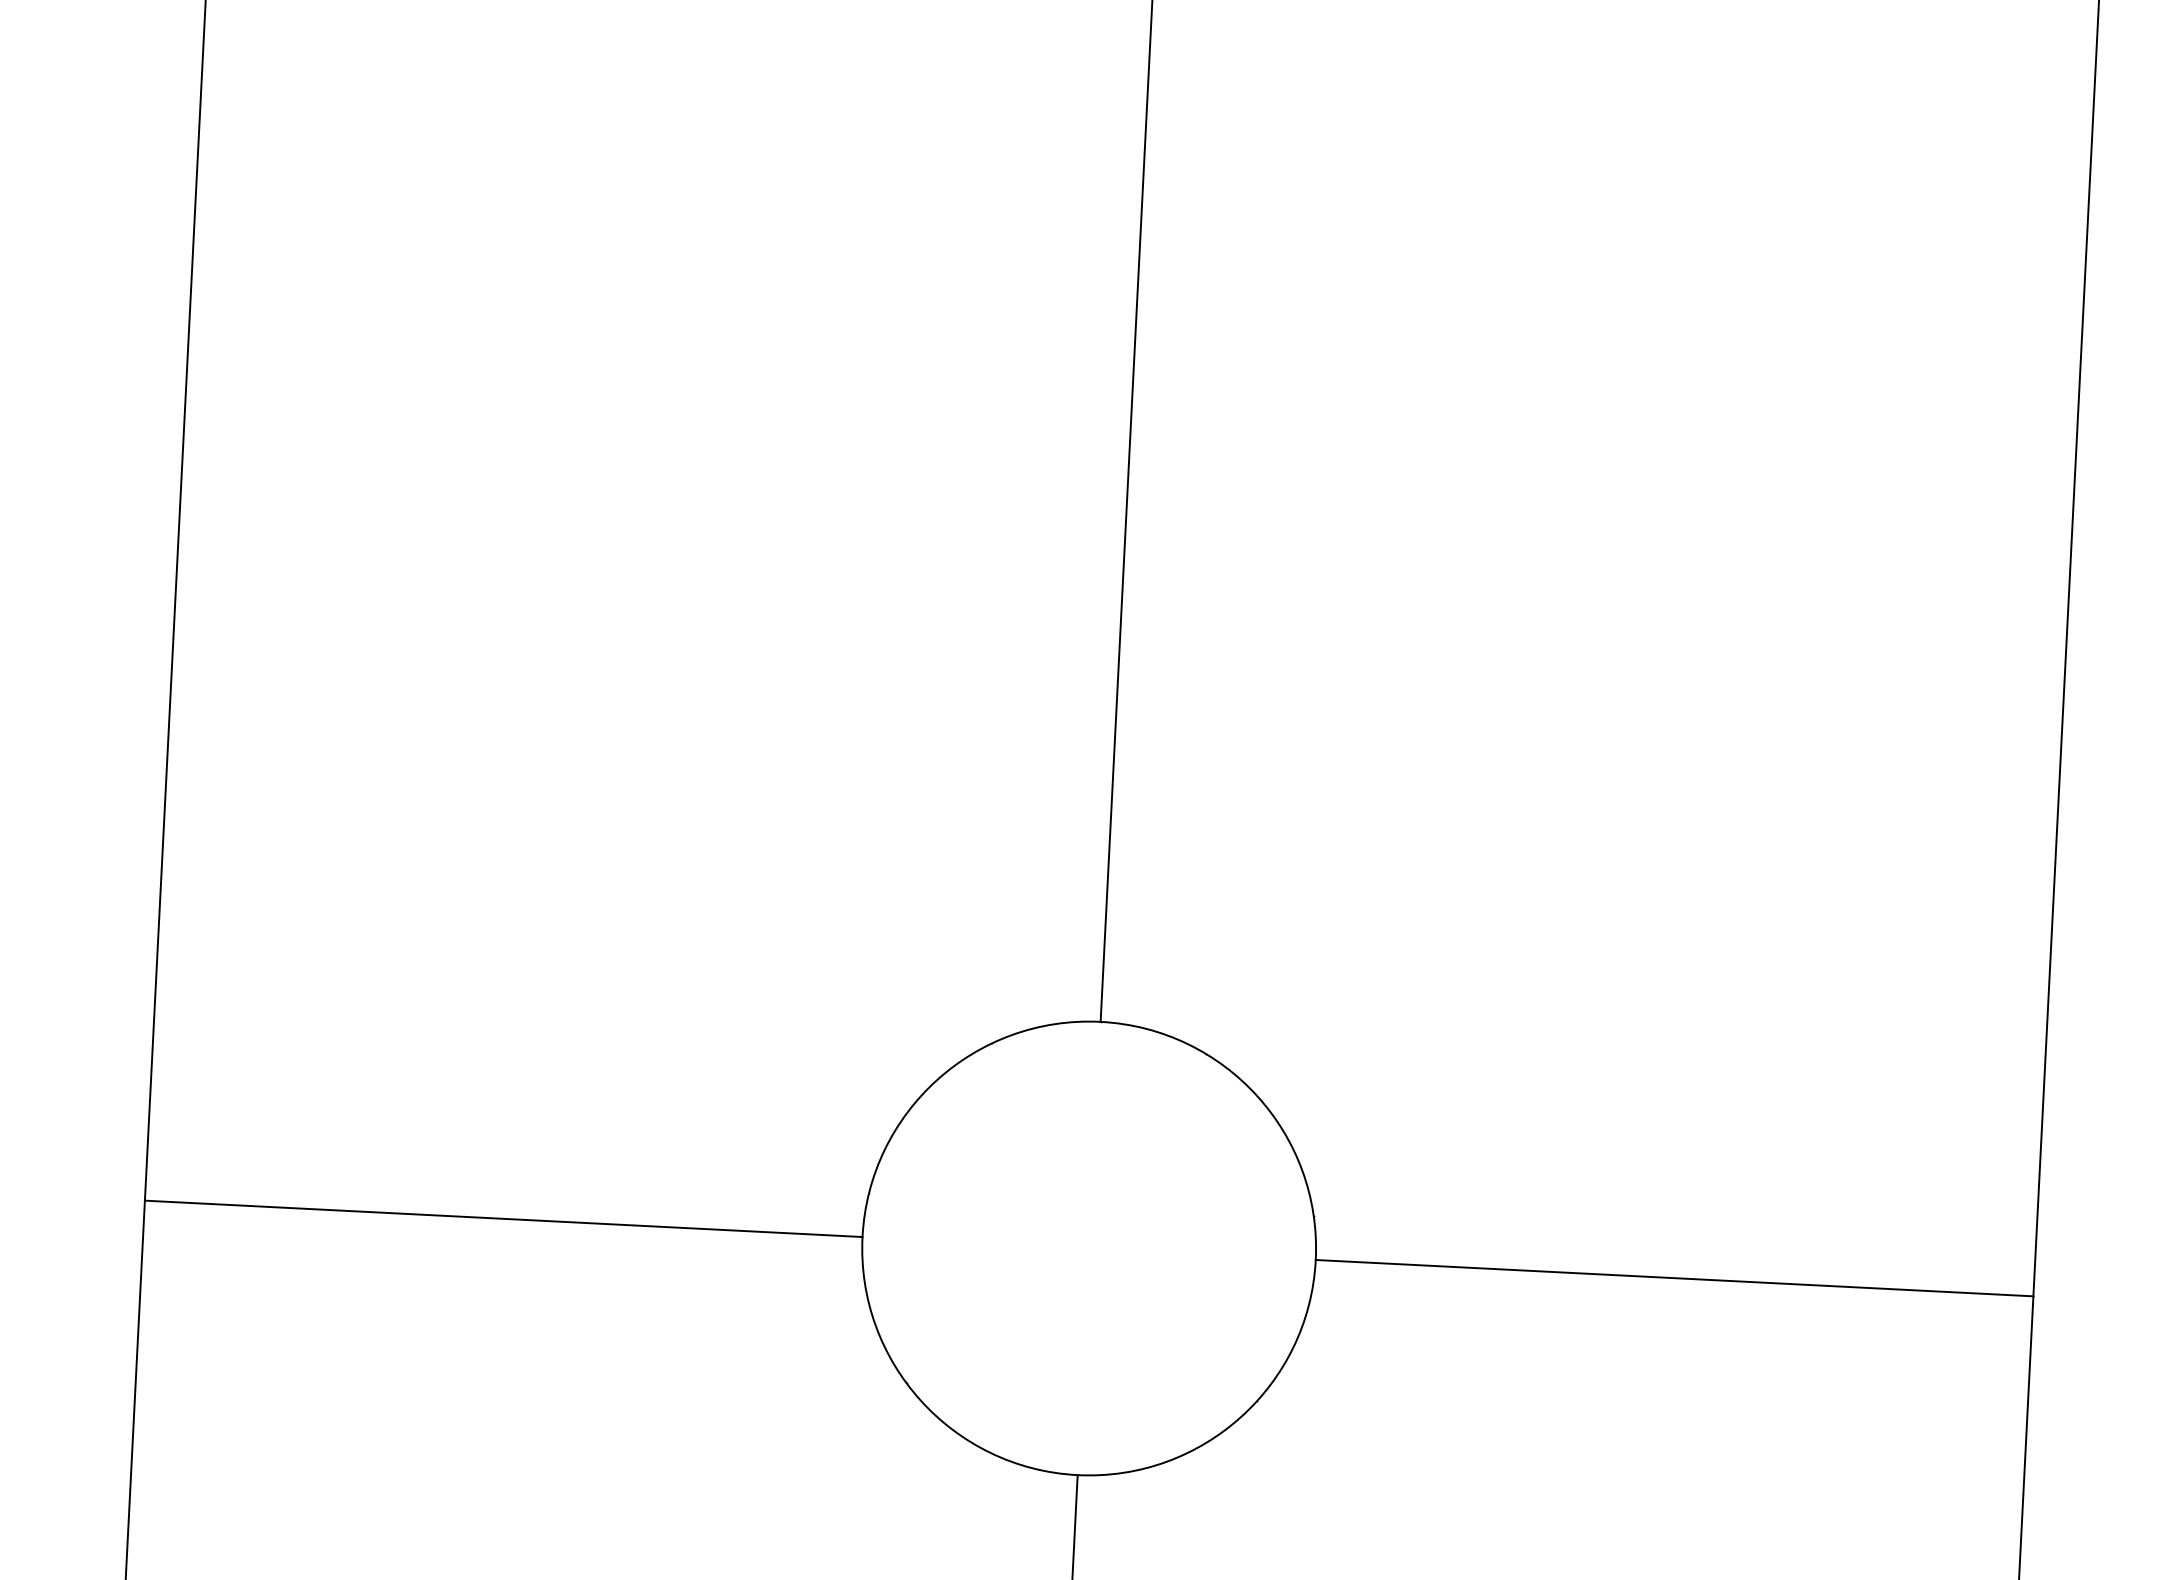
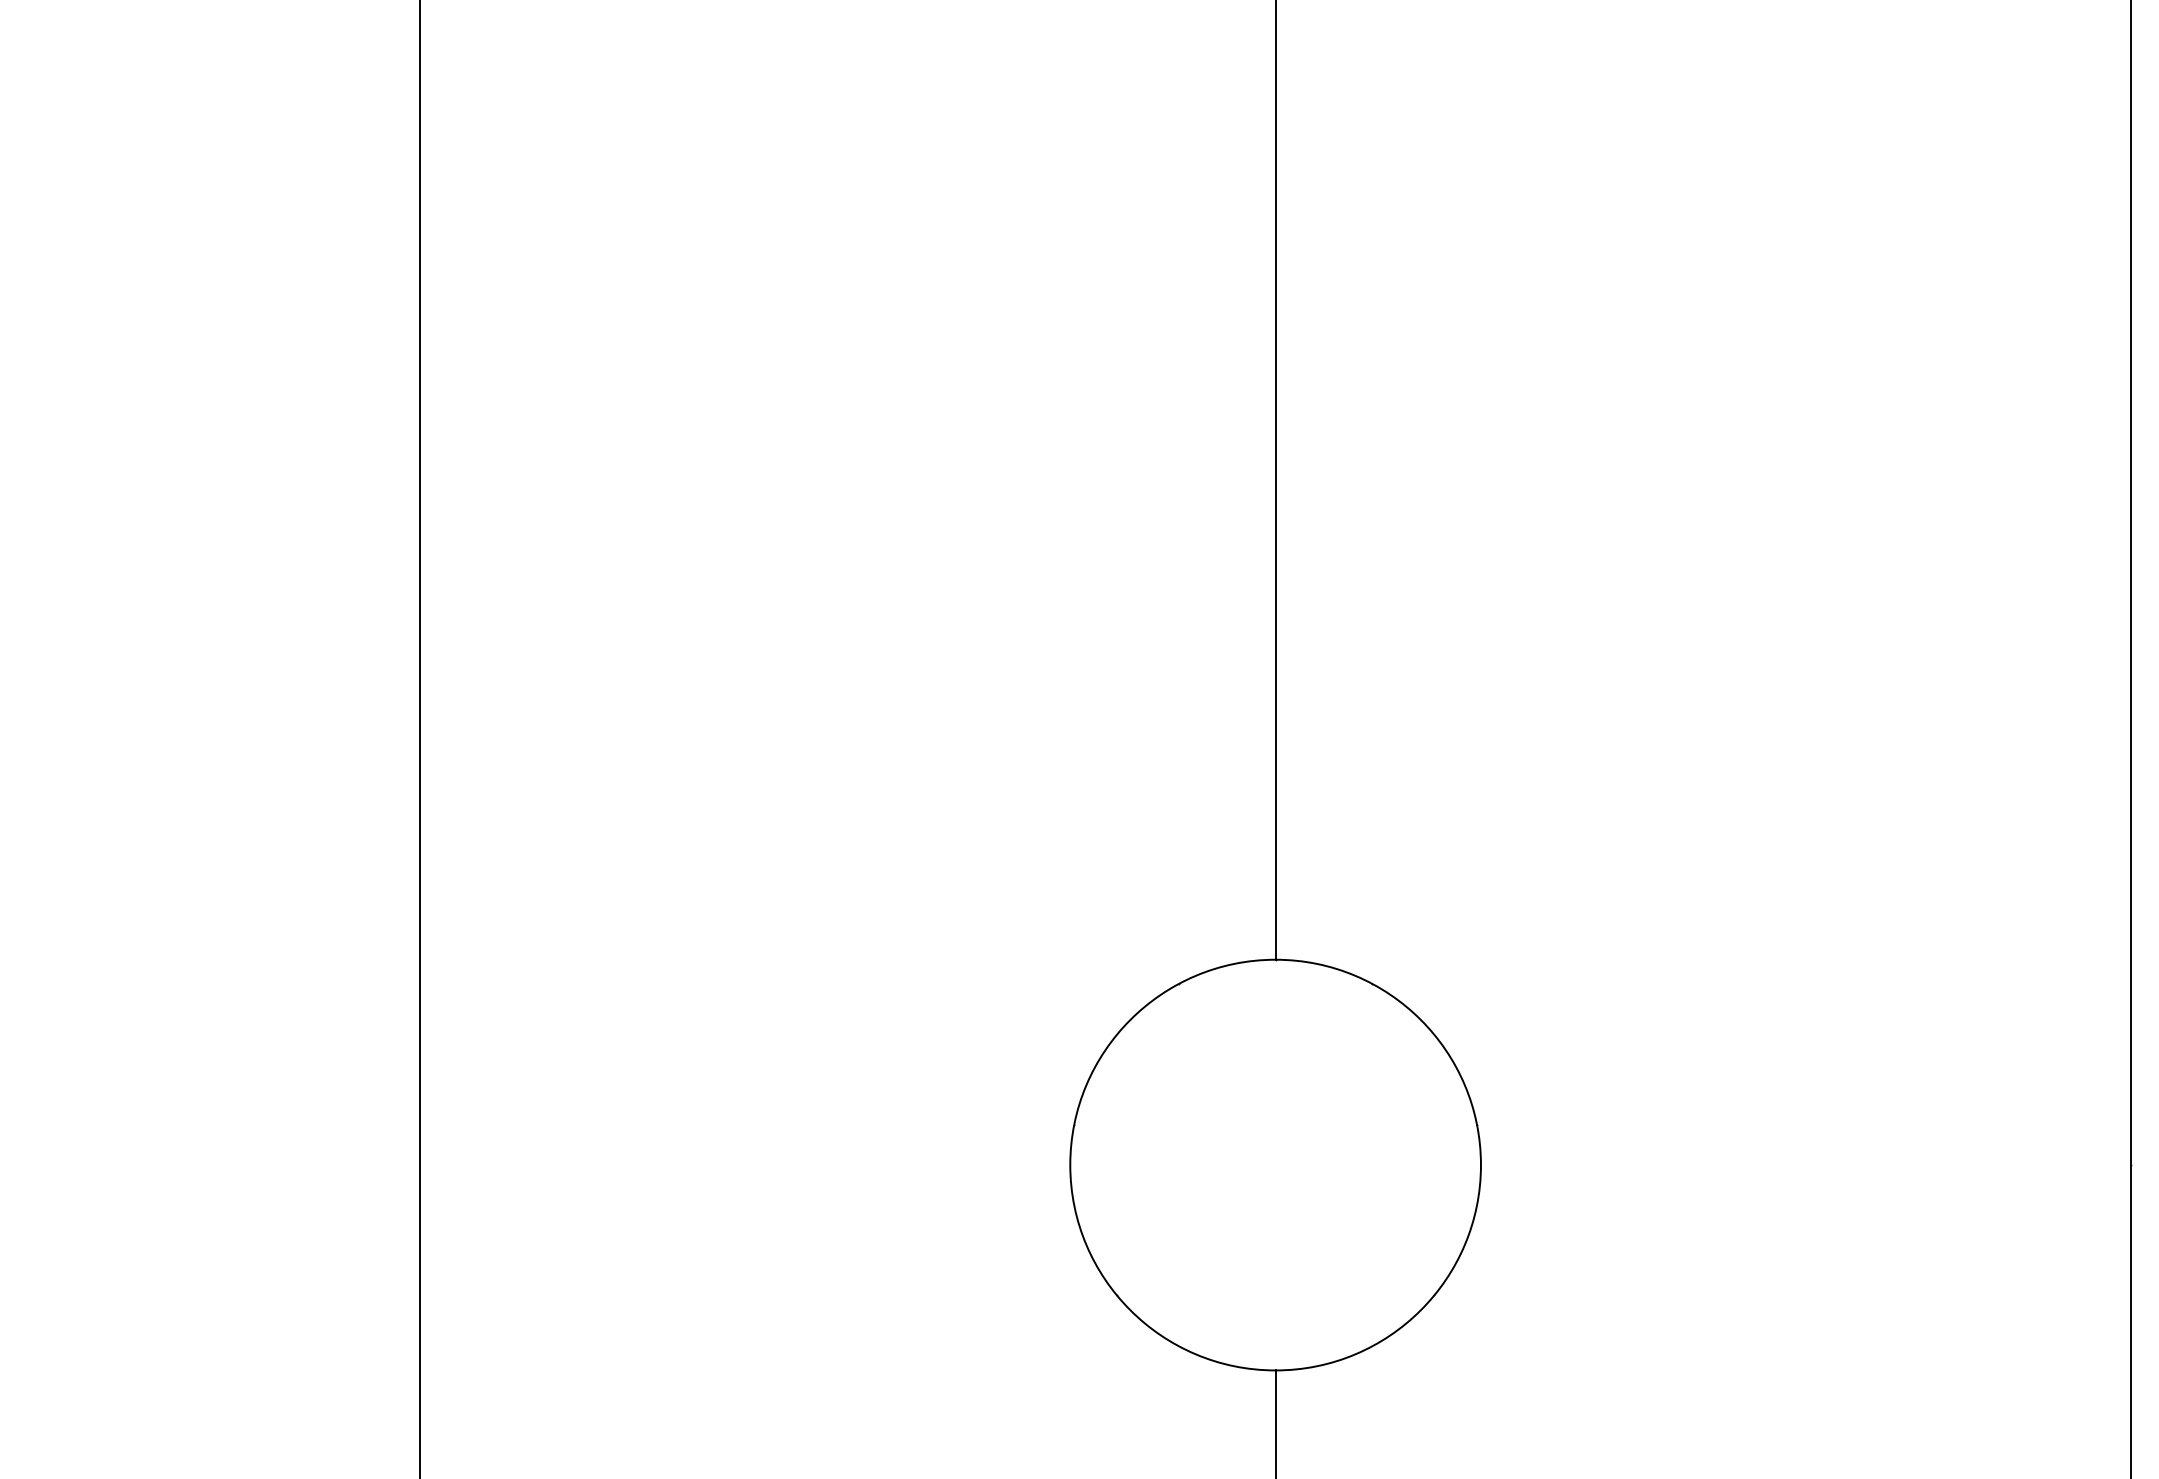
line: (504, 1219) -> (745, 1165), removed
line: (1673, 1278) -> (1805, 1165), removed

